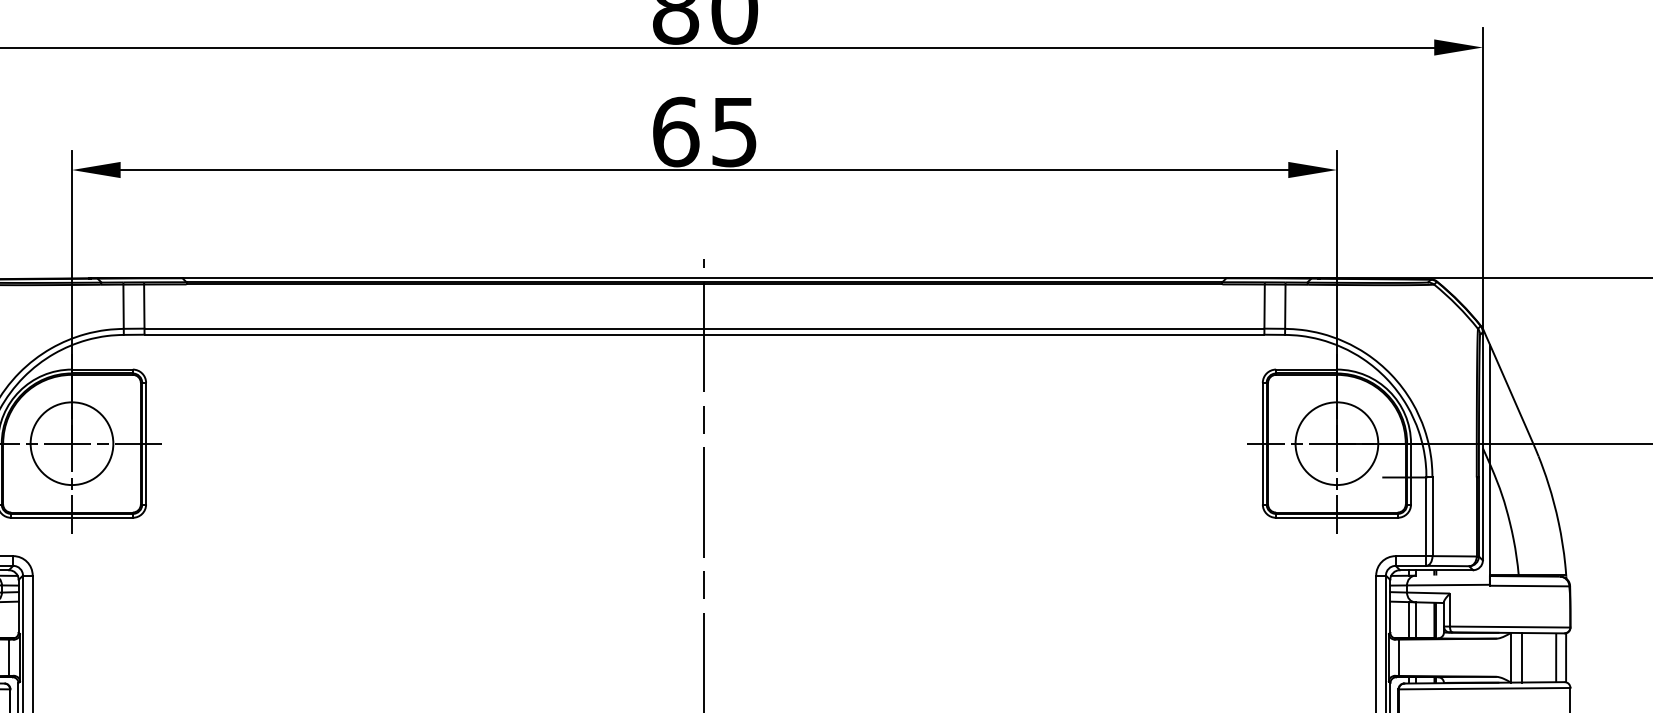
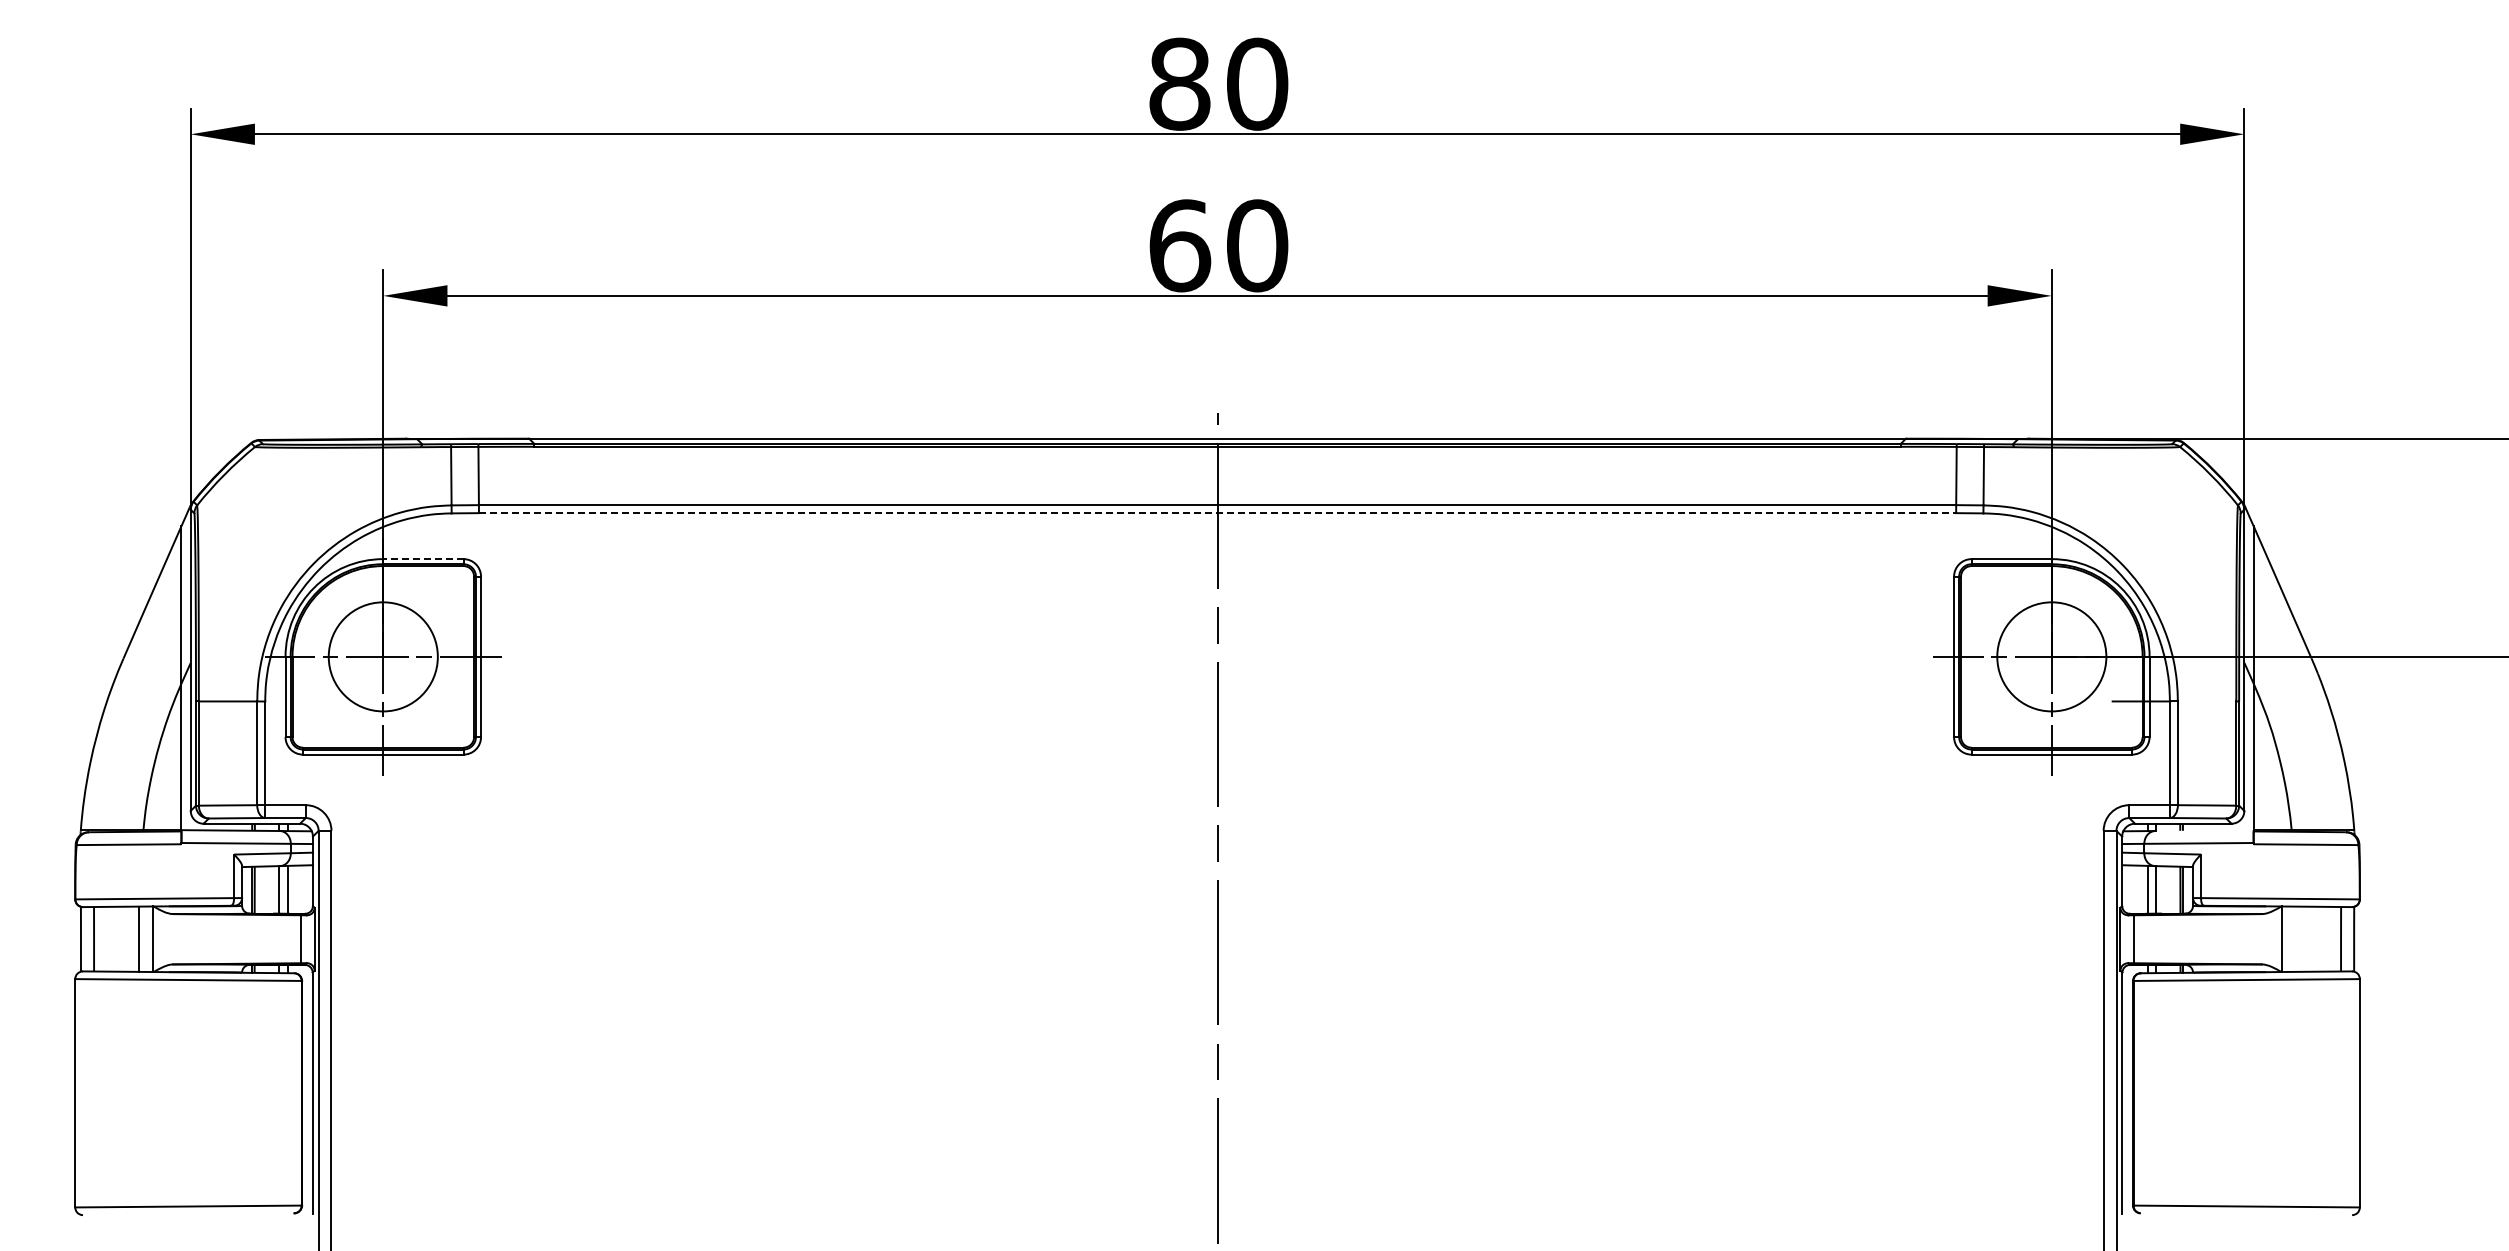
text: (734, 131) -> (1257, 245), 65 -> 60
line: (704, 335) -> (1217, 513), solid -> dashed
line: (101, 369) -> (422, 559), solid -> dashed
line: (1521, 657) -> (2295, 938), removed

